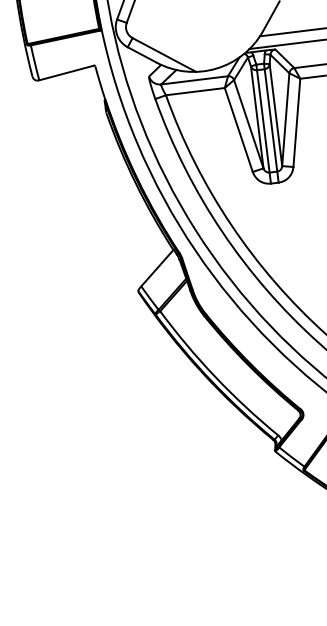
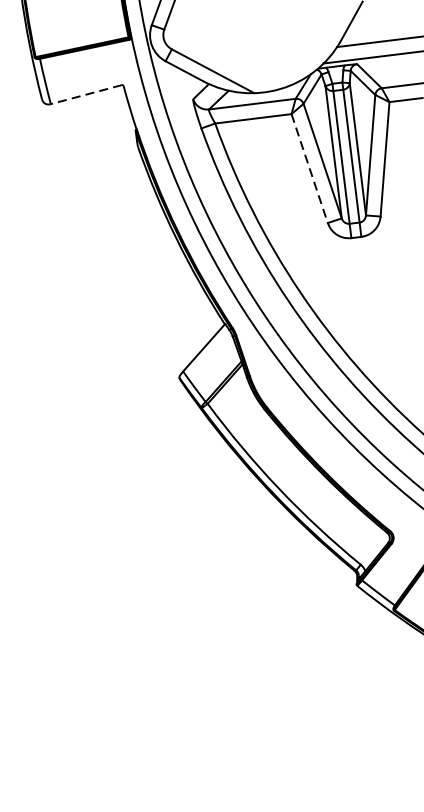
line: (66, 73) -> (86, 95), solid -> dashed
line: (238, 130) -> (309, 169), solid -> dashed

